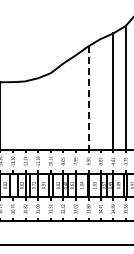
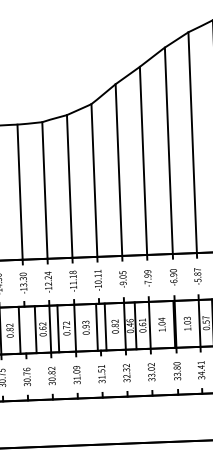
line: (100, 94) -> (192, 142), added
line: (88, 98) -> (168, 151), dashed -> solid
line: (75, 102) -> (143, 160), added
line: (63, 106) -> (119, 169), added
line: (50, 111) -> (94, 180), added
line: (38, 114) -> (70, 186), added
line: (25, 115) -> (44, 189), added
line: (13, 116) -> (21, 192), added

